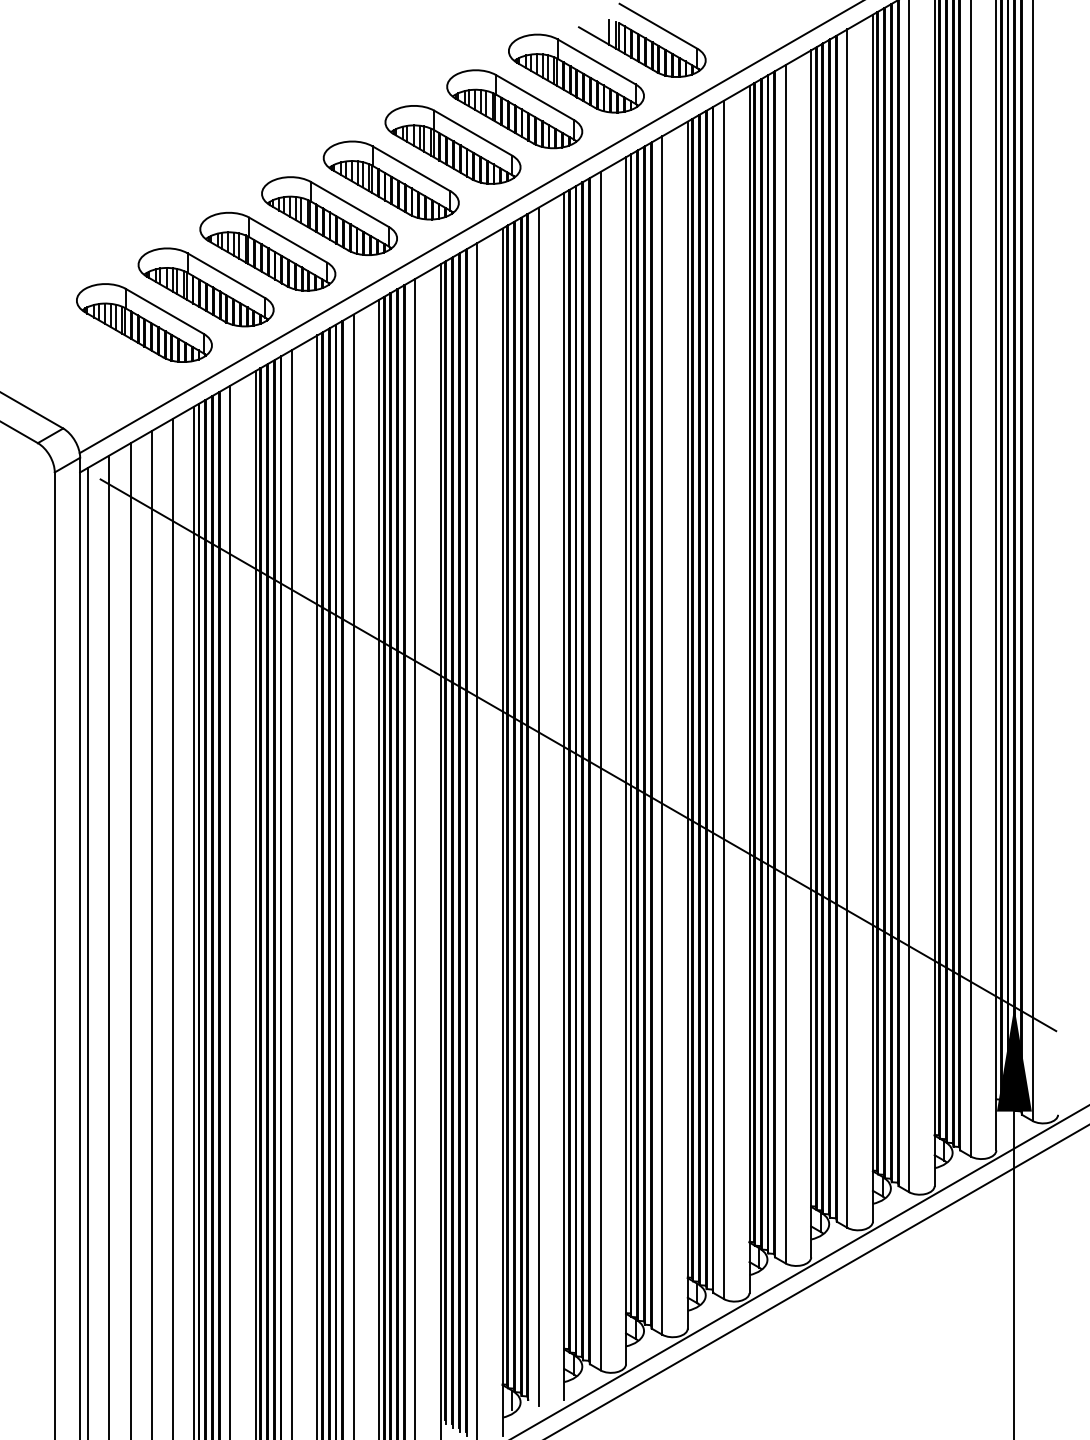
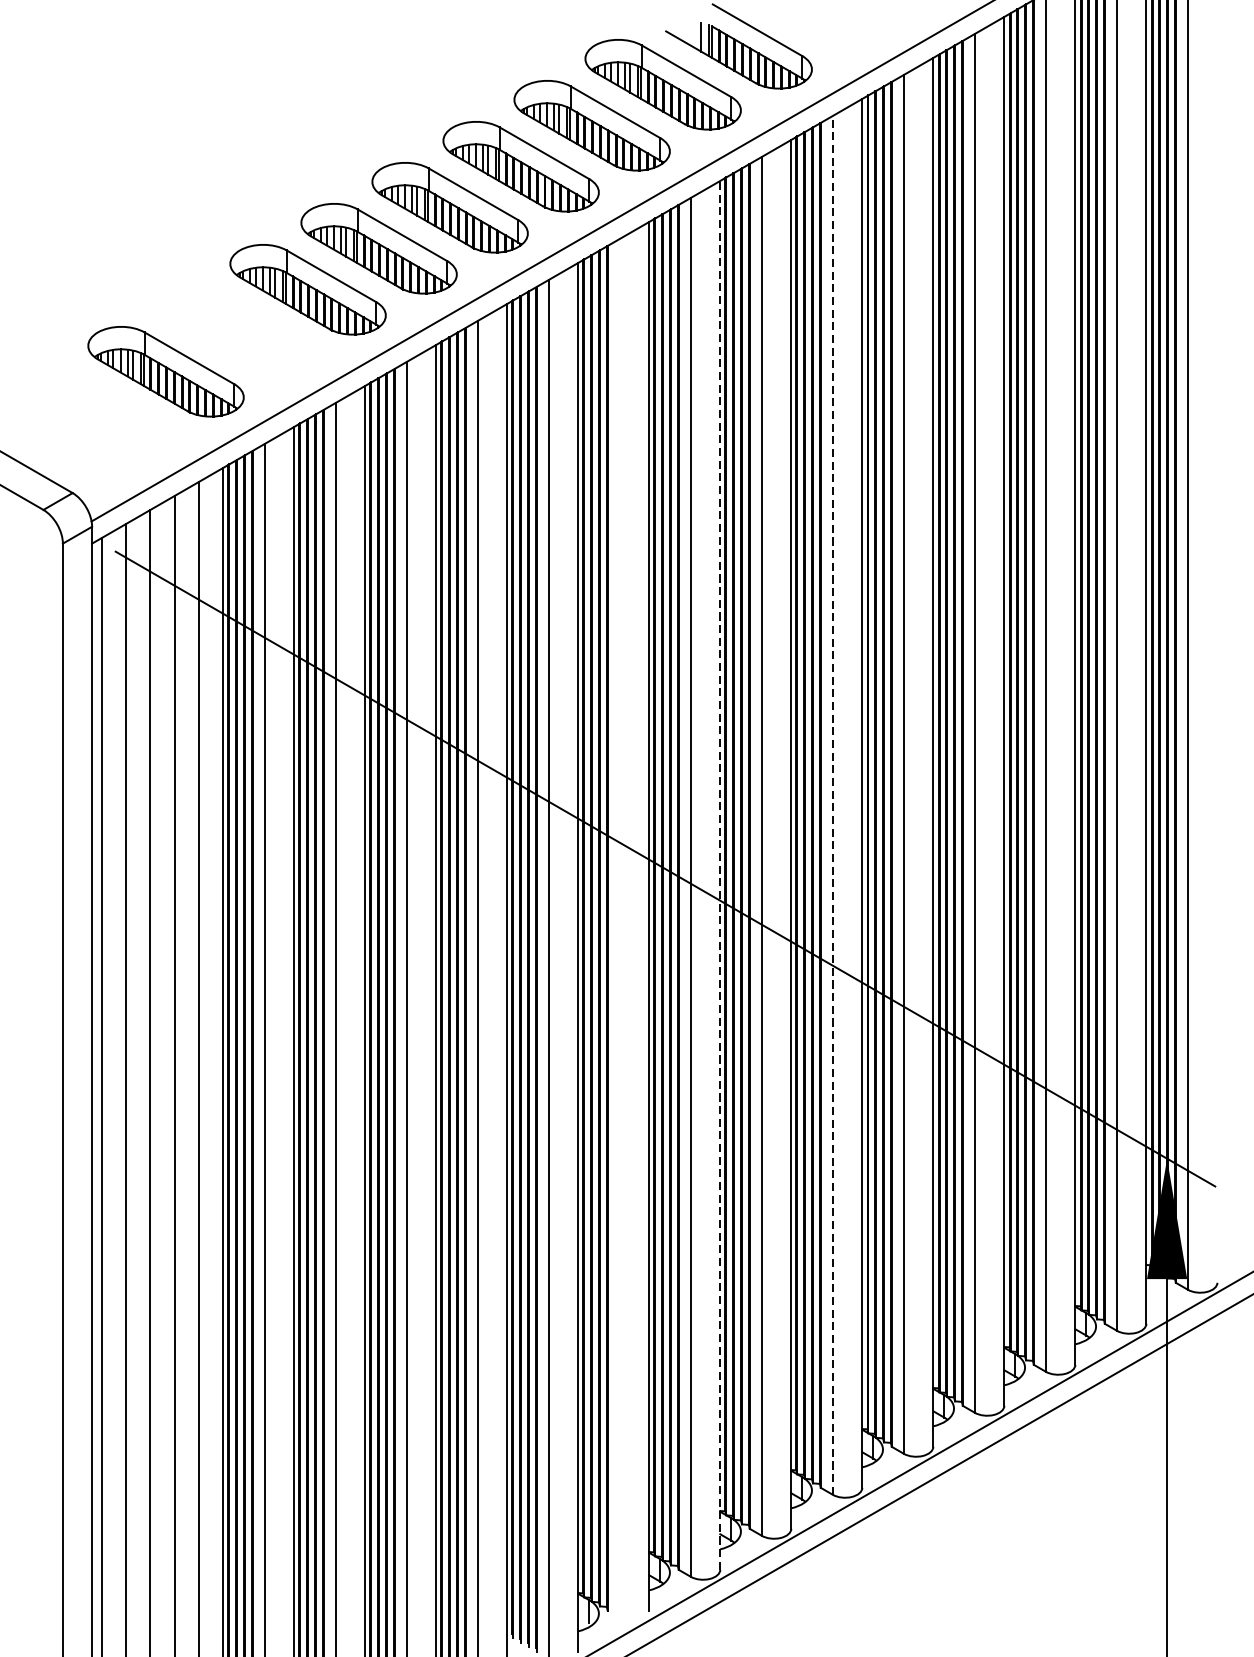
part: (205, 287) -> (236, 330), removed
line: (723, 699) -> (832, 804), solid -> dashed
line: (626, 760) -> (720, 875), solid -> dashed
line: (538, 806) -> (619, 928), removed

